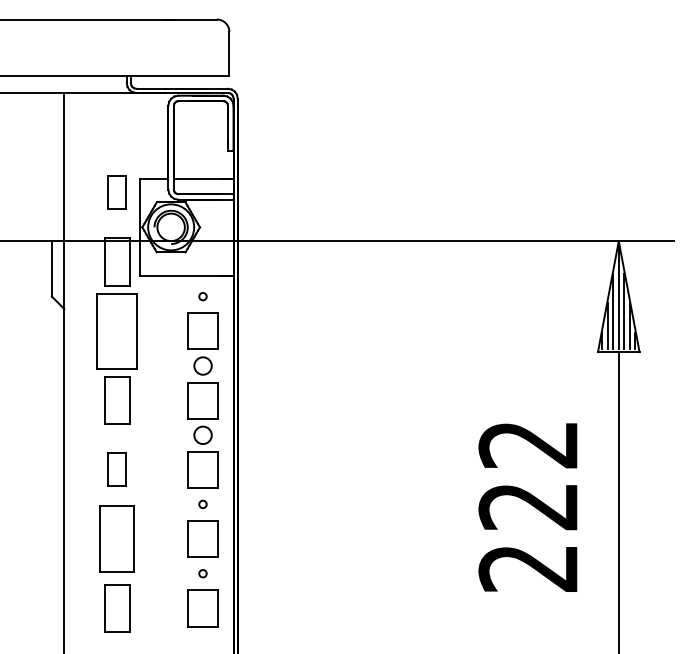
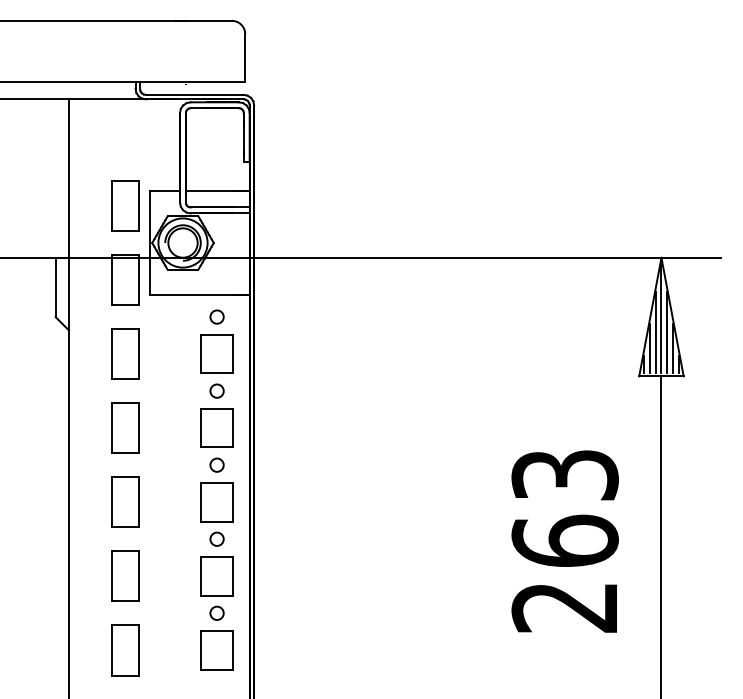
part: (117, 192) -> (125, 205), size x1.43
circle: (202, 296) -> (216, 316), size x1.67
part: (117, 330) -> (125, 353), size x0.62
circle: (202, 365) -> (216, 390), size x0.71
circle: (202, 434) -> (216, 464), size x0.71
part: (117, 469) -> (125, 501), size x1.43
text: (528, 475) -> (564, 508), 222 -> 263
circle: (202, 503) -> (216, 538), size x1.67
part: (117, 538) -> (125, 575), size x0.71
circle: (202, 573) -> (216, 612), size x1.67

